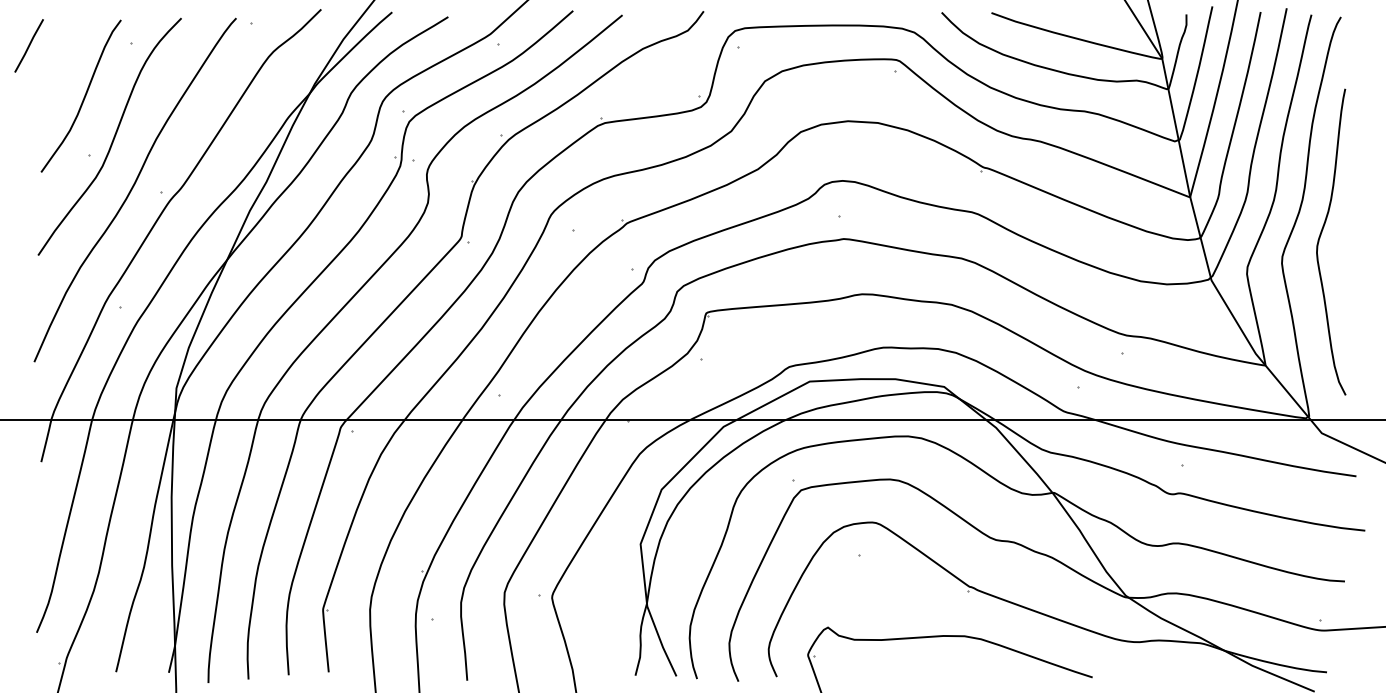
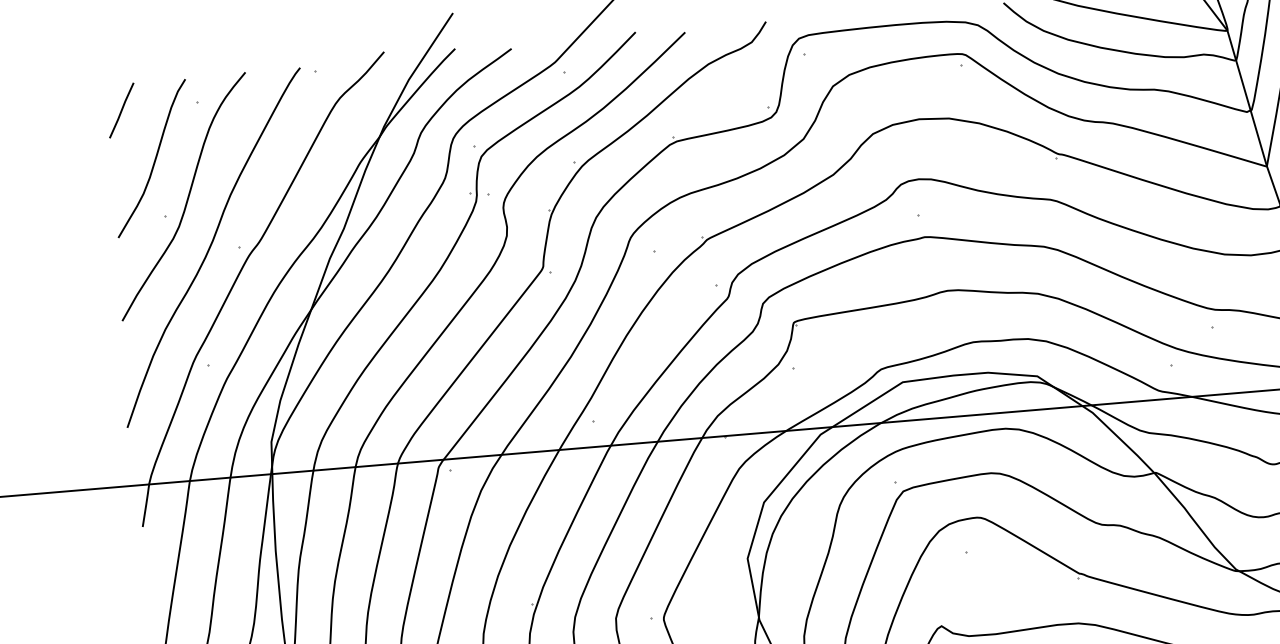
line: (28, 45) -> (121, 110), moved

